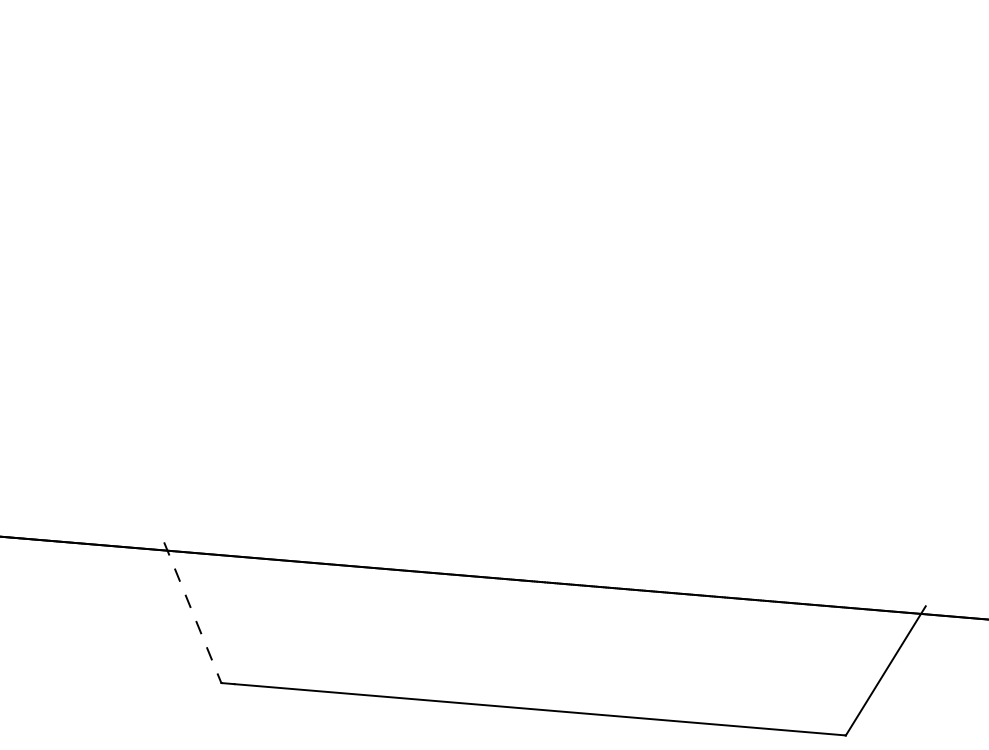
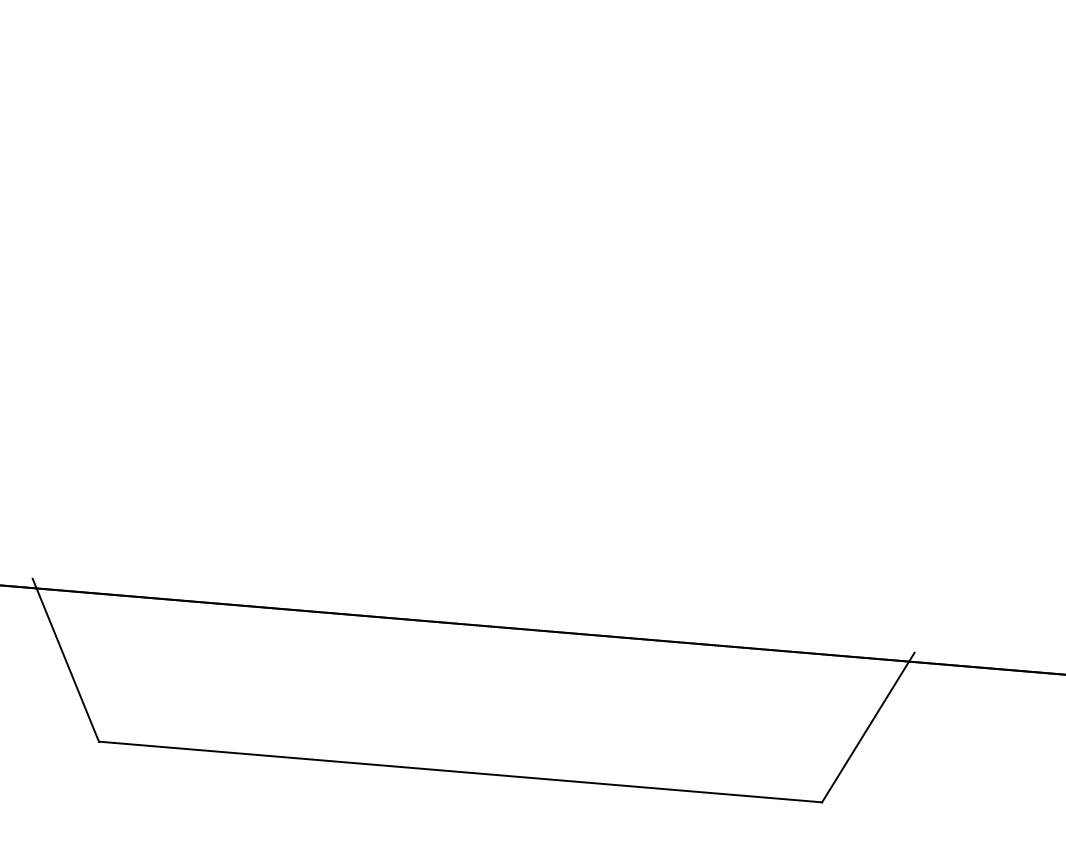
line: (192, 612) -> (65, 659), dashed -> solid

